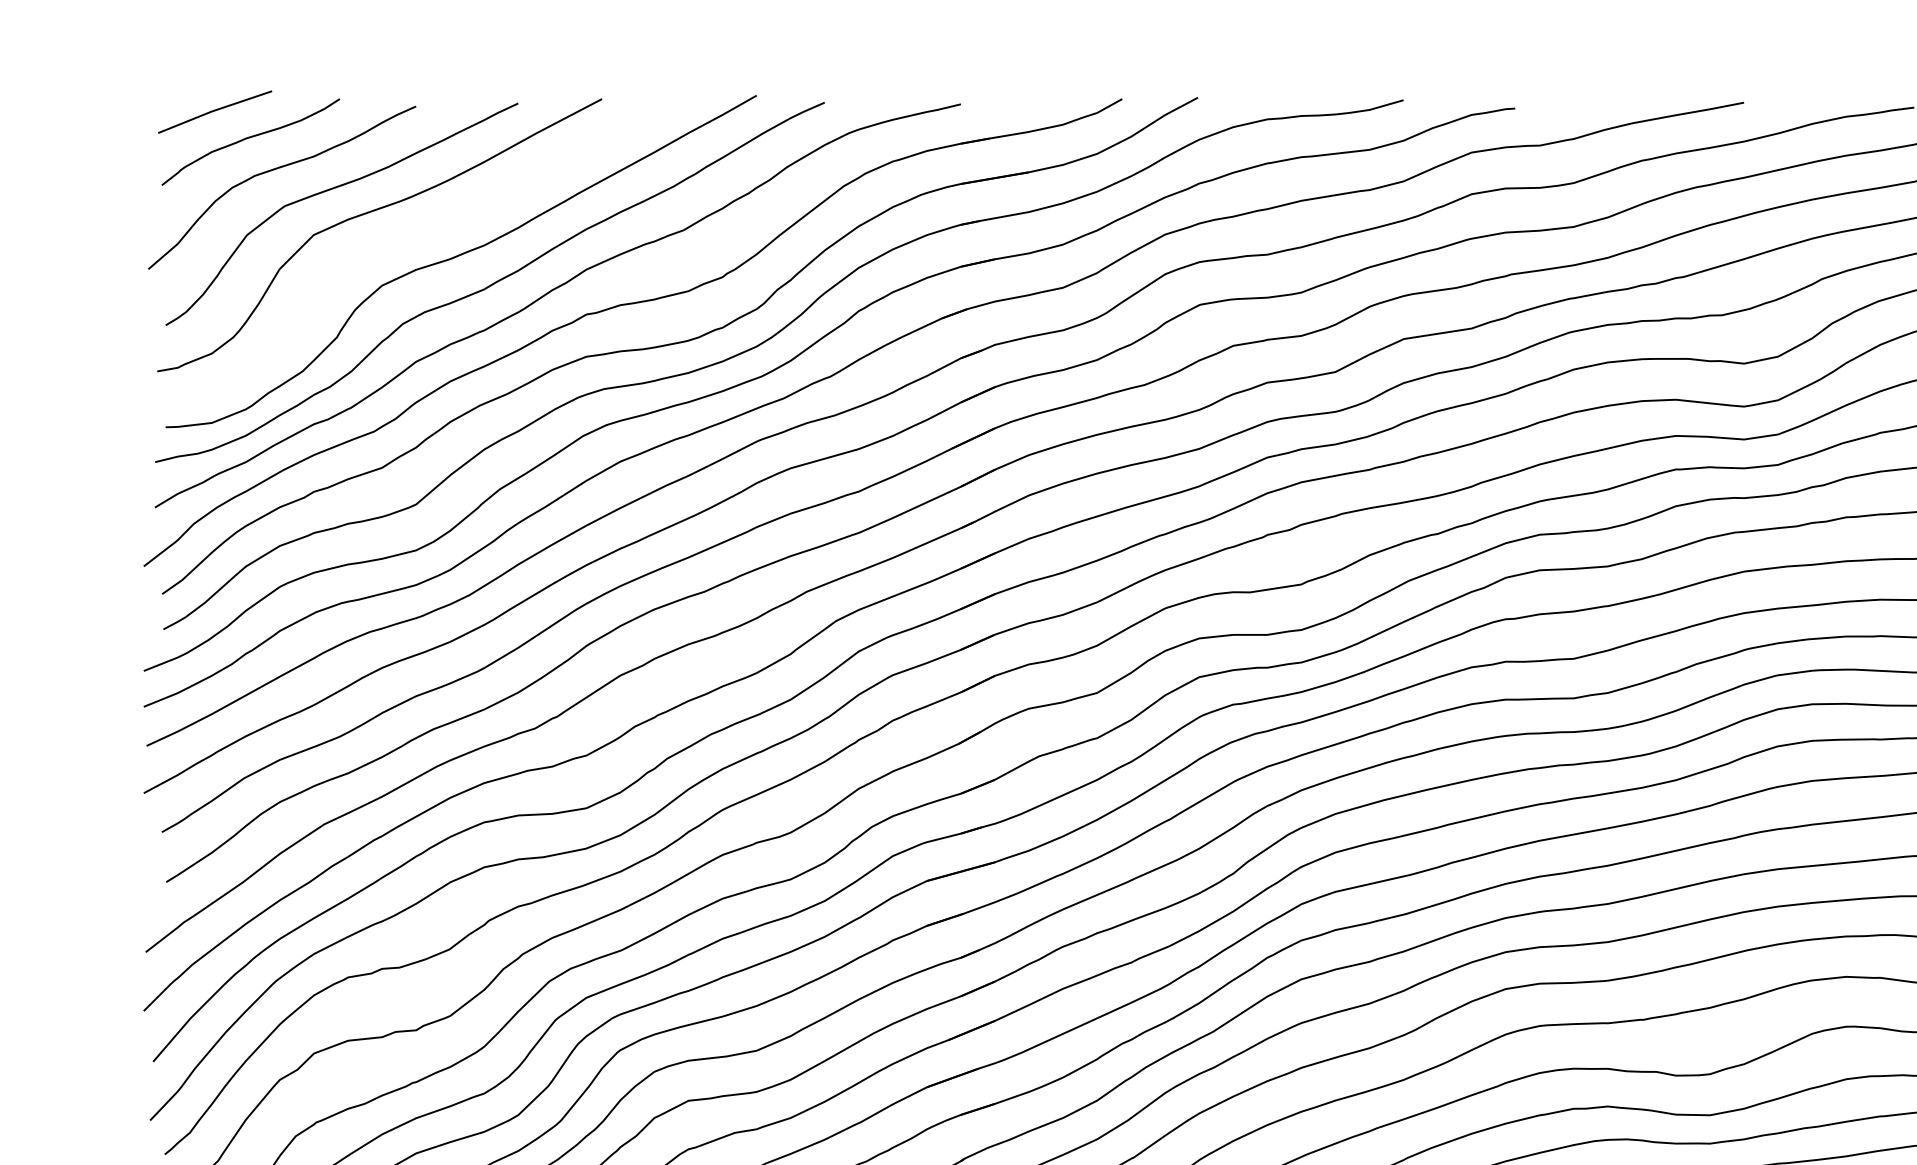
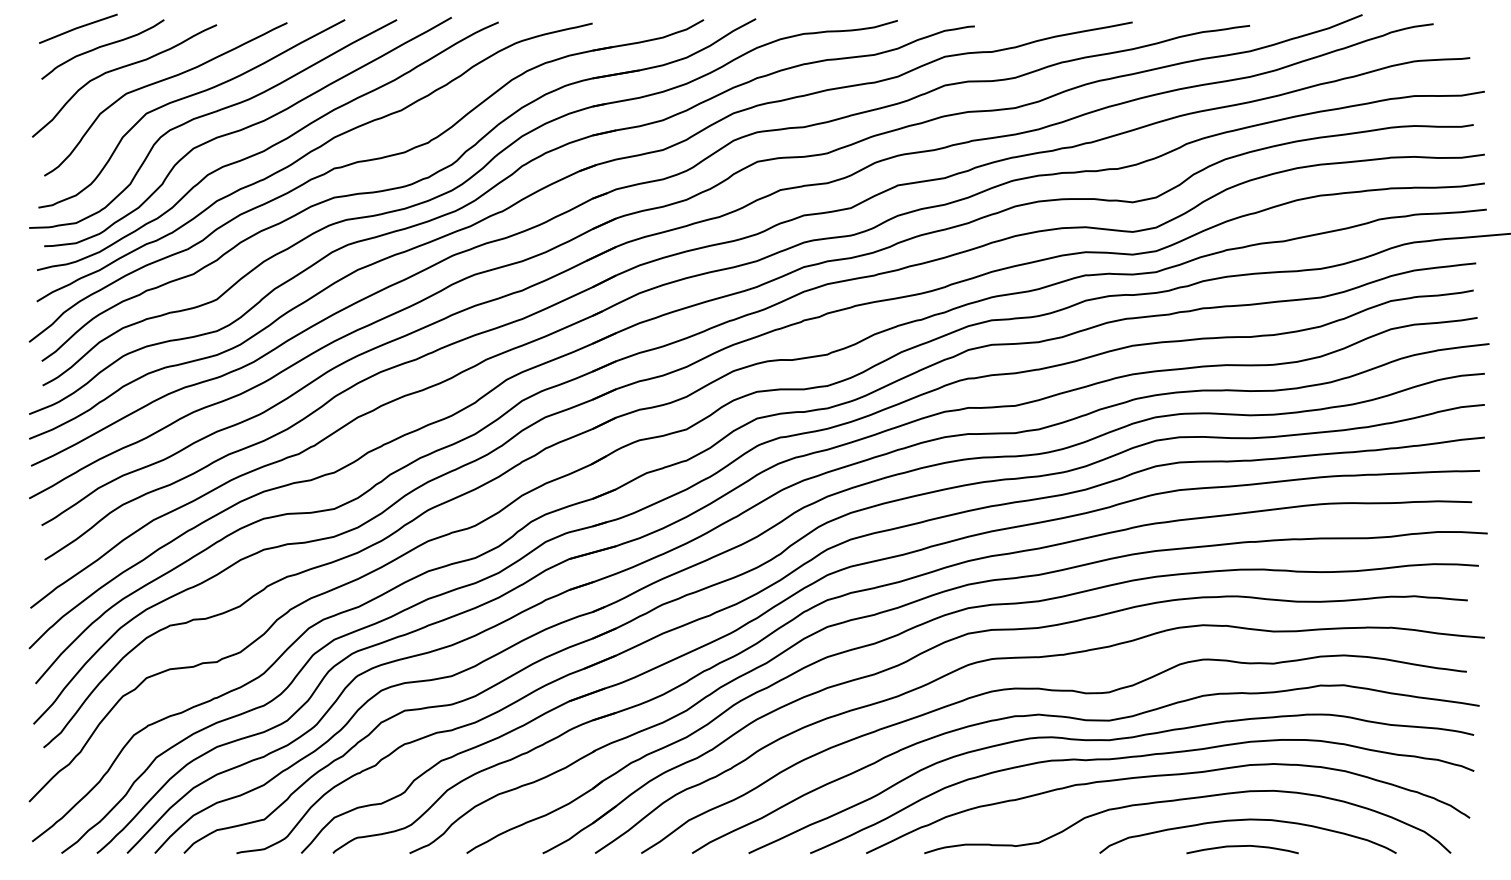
curve: (406, 236) -> (210, 114), added

